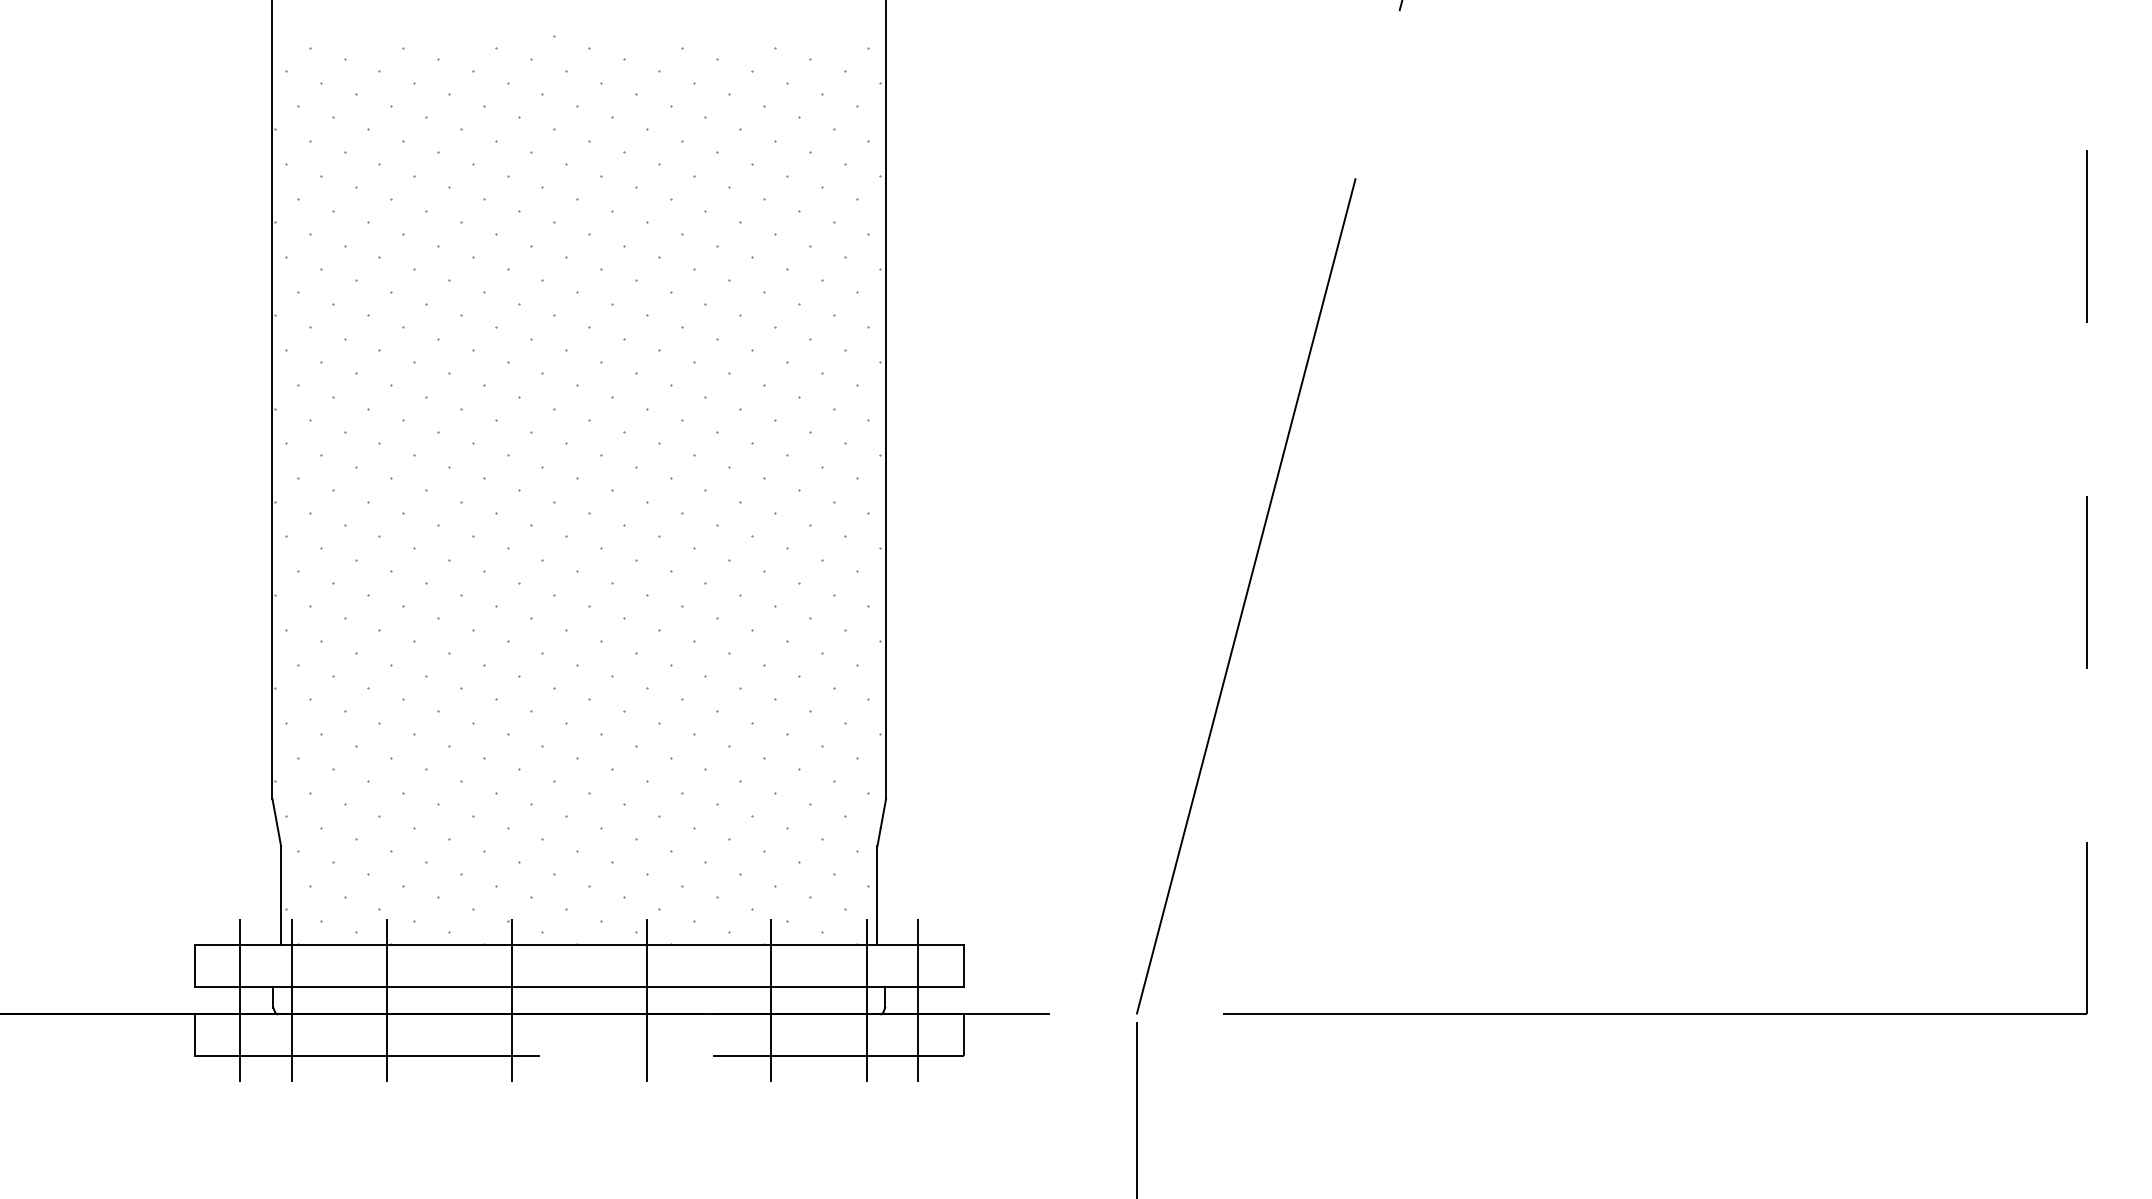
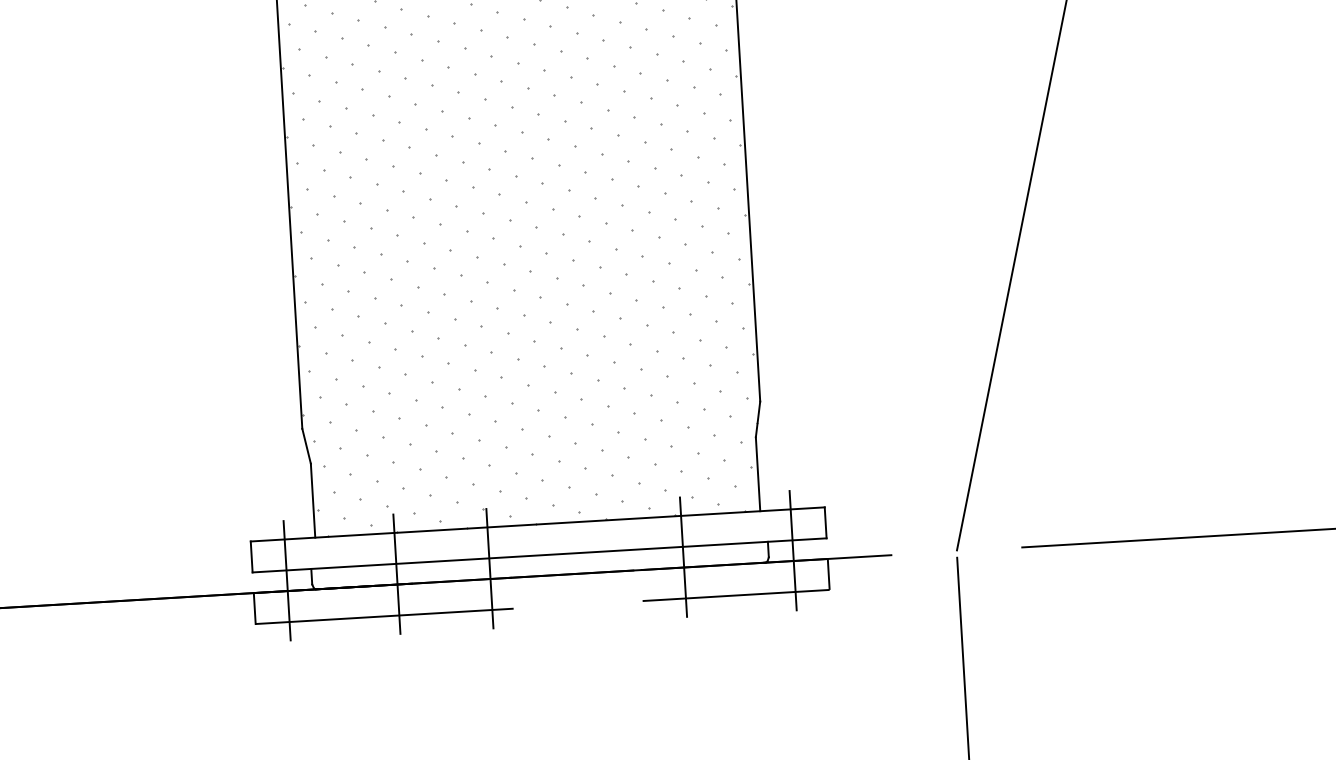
line: (291, 1000) -> (325, 578), removed
line: (646, 1000) -> (590, 562), removed
line: (866, 1000) -> (754, 552), removed

